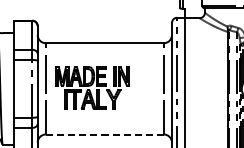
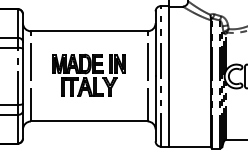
part: (91, 86) -> (88, 74), moved
line: (105, 134) -> (89, 121), dashed -> solid

